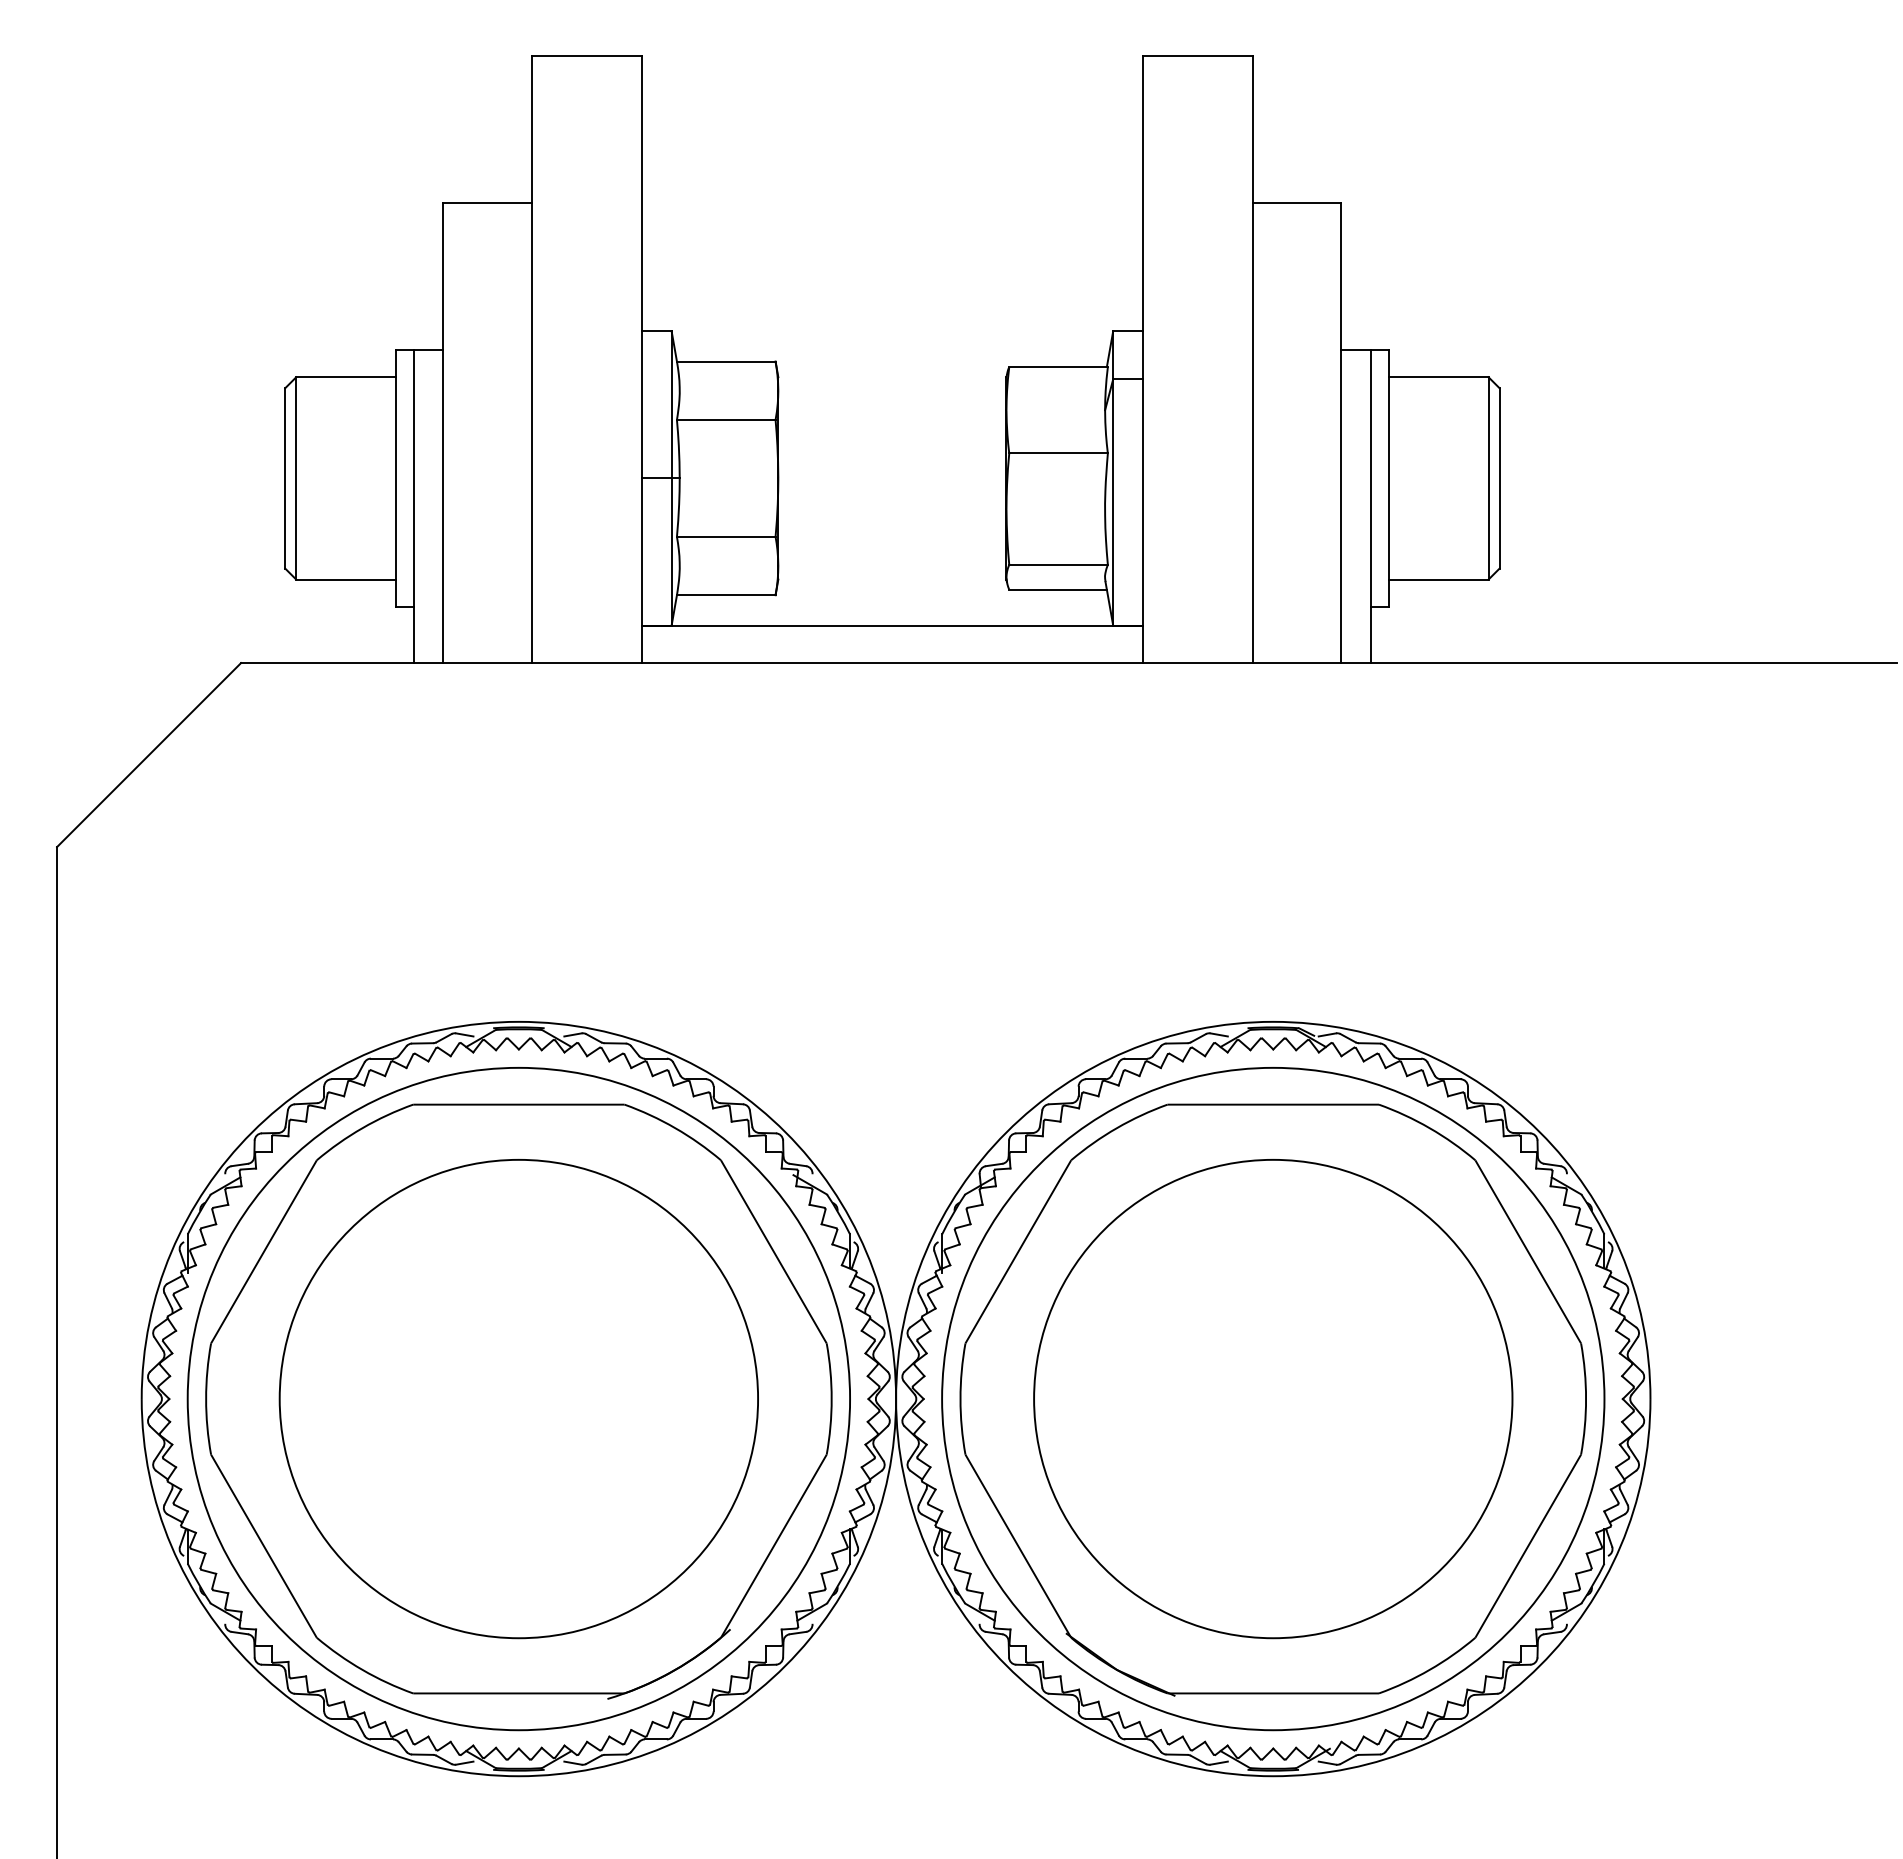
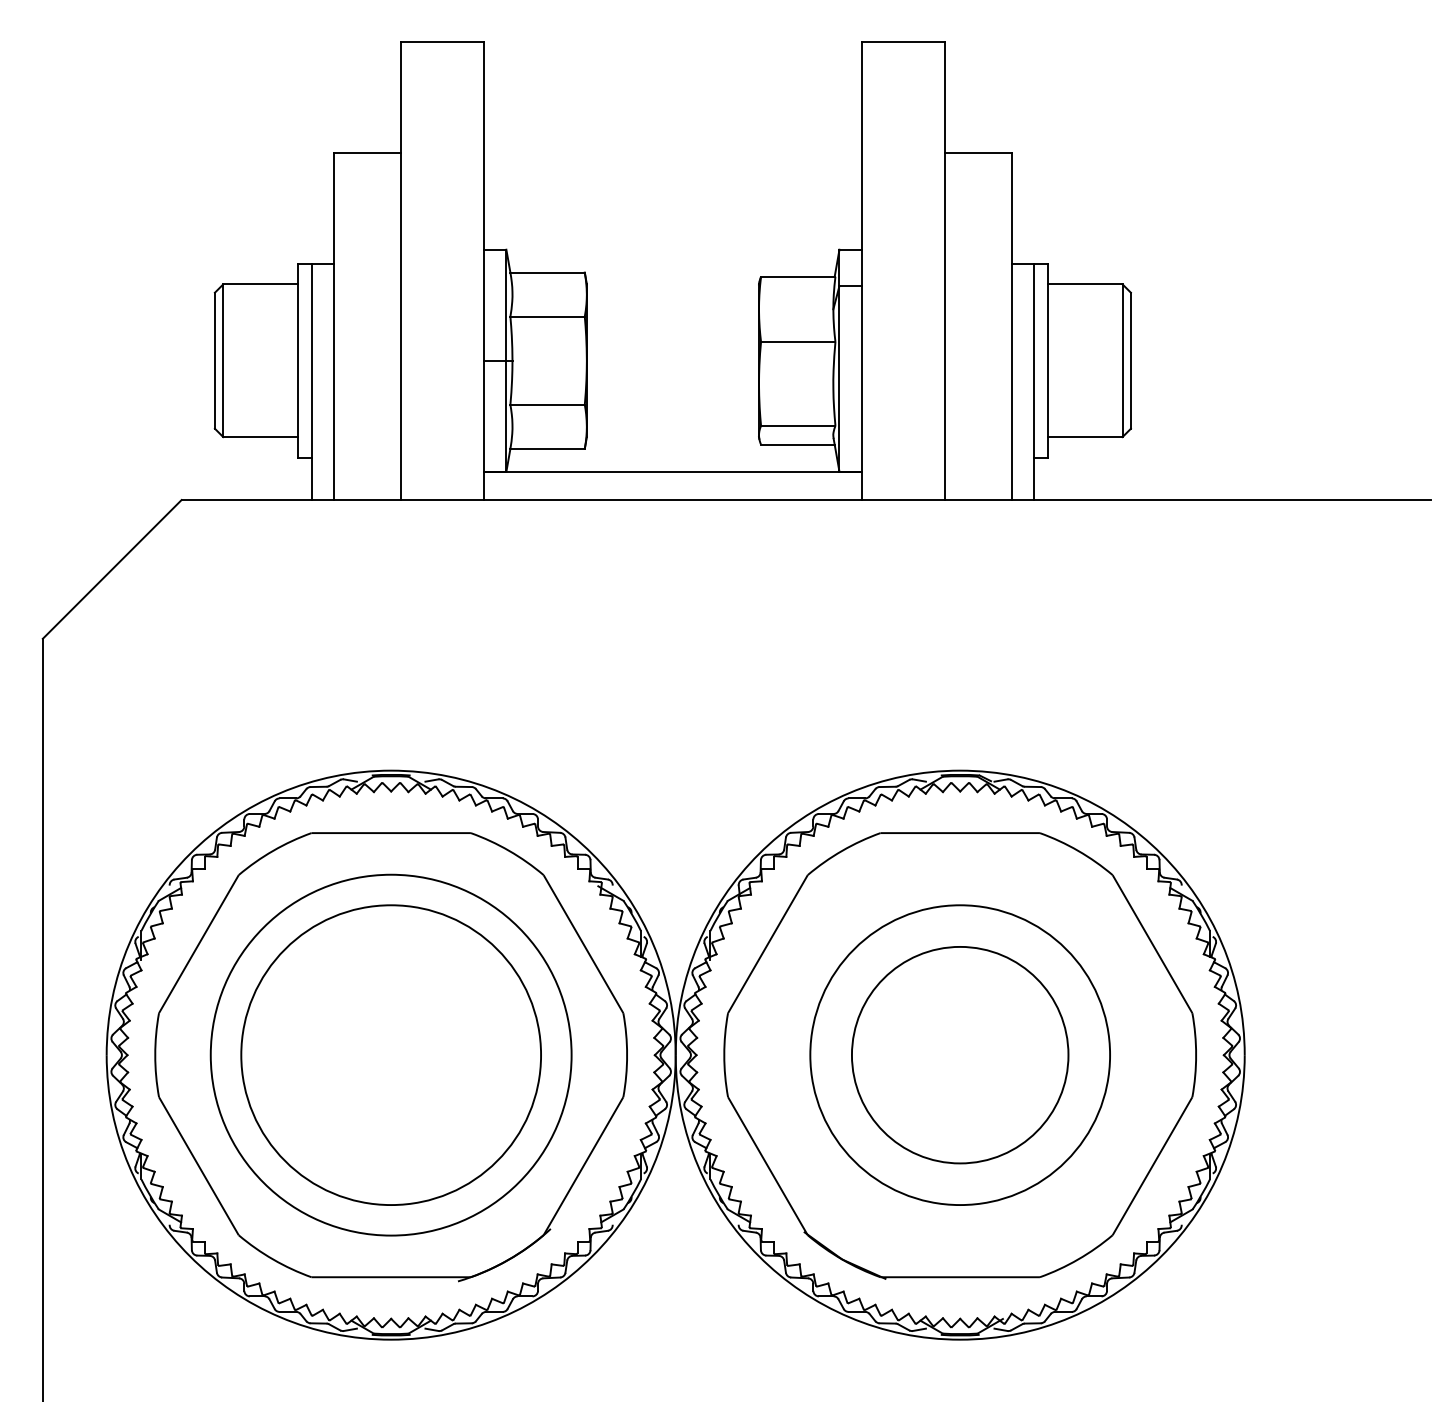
circle: (518, 1398) -> (390, 1054), size x0.6
circle: (1273, 1398) -> (960, 1054), size x0.6
circle: (1273, 1398) -> (960, 1054), size x0.6

